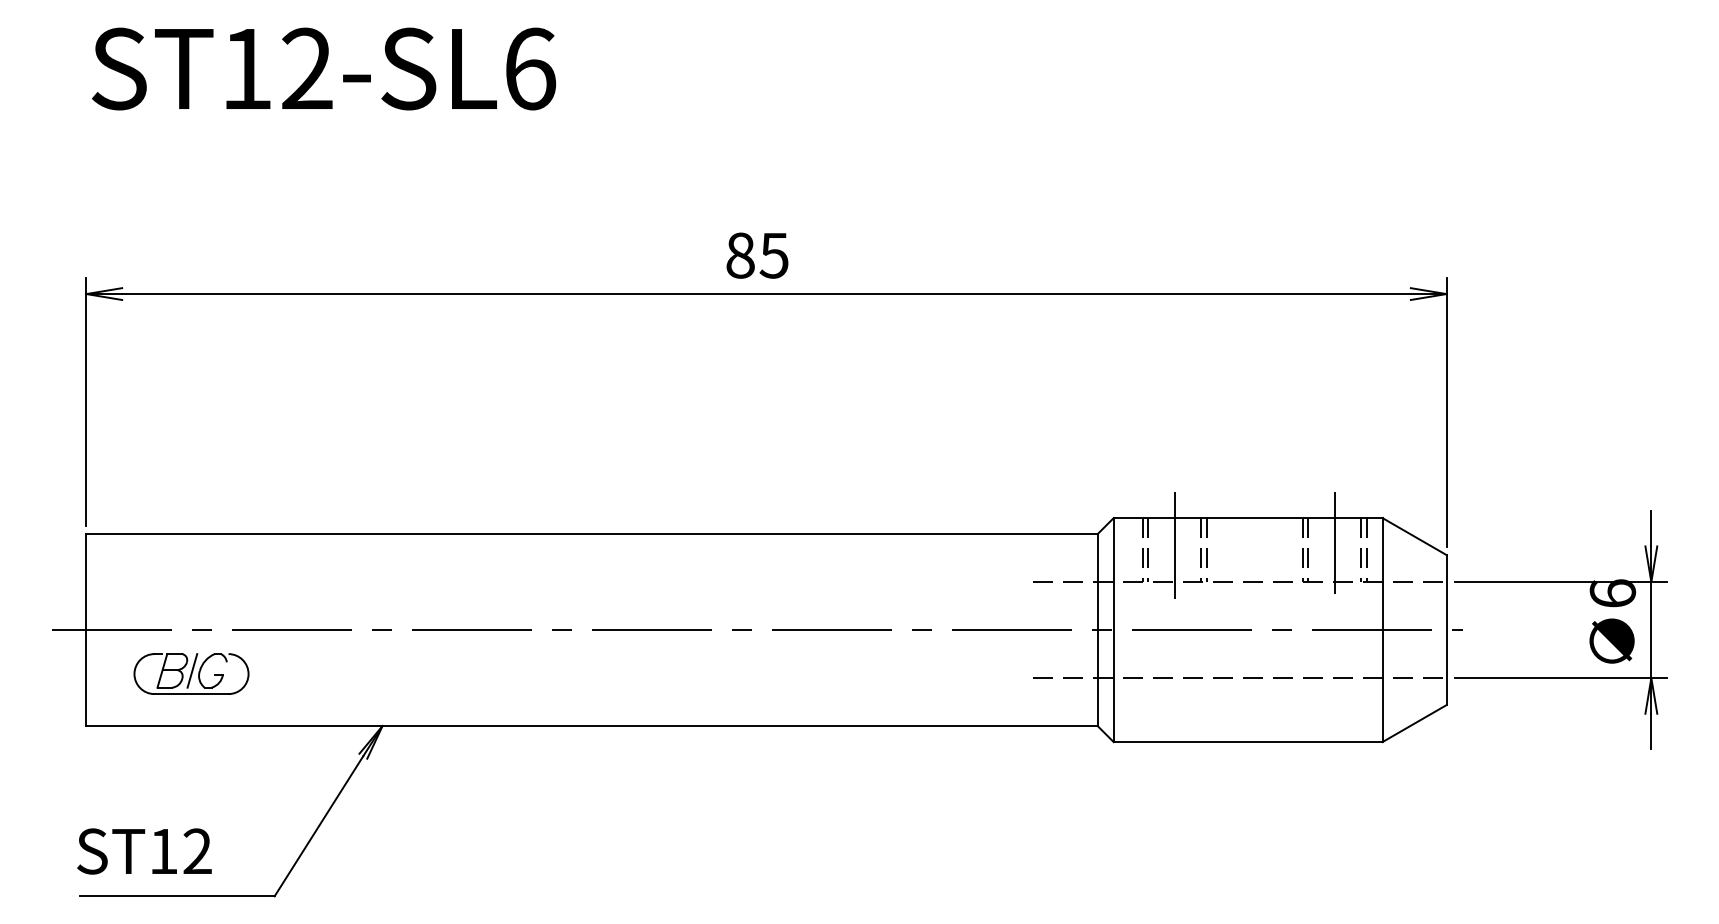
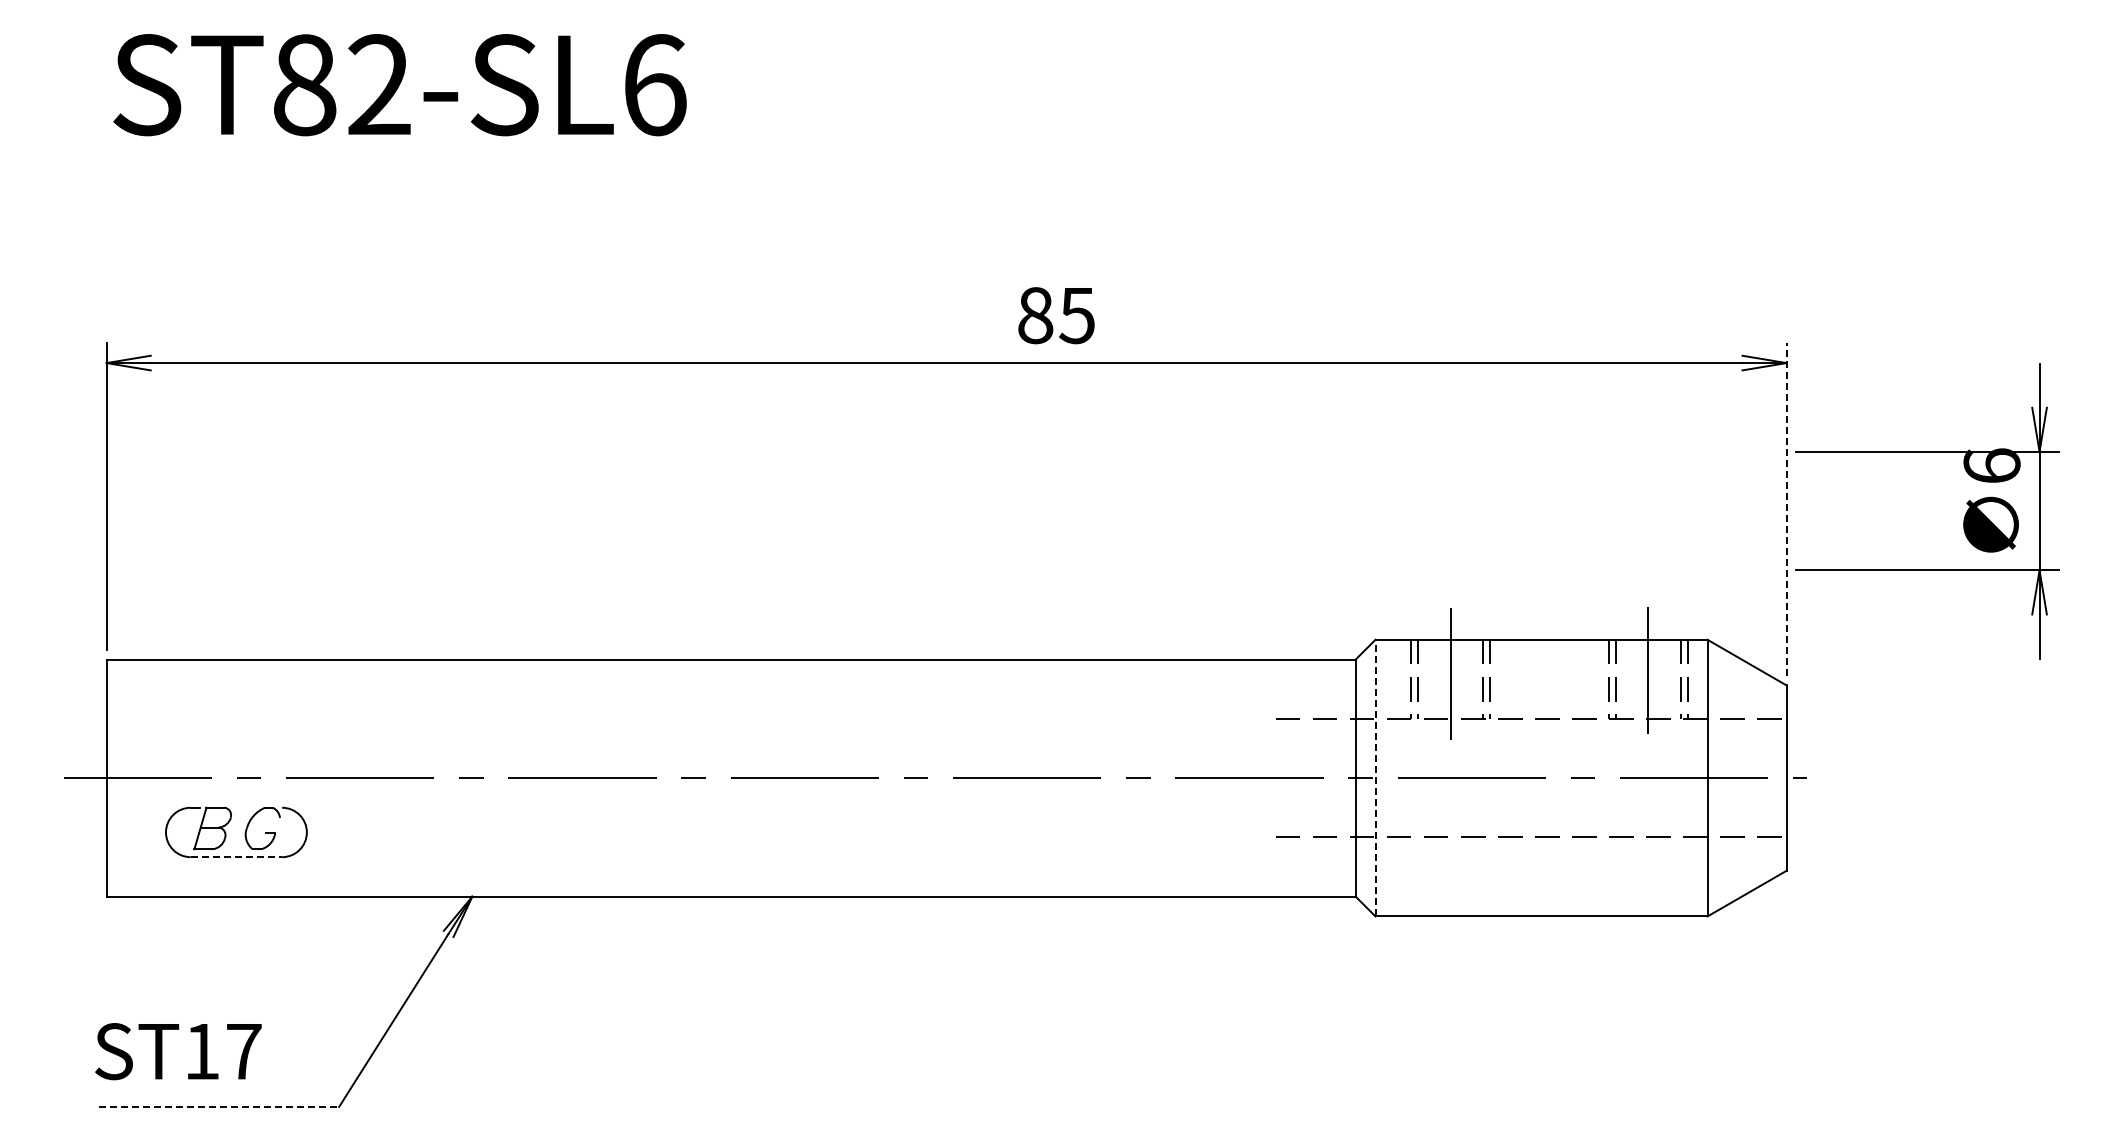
text: (247, 69) -> (305, 85), ST12-SL6 -> ST82-SL6
text: (757, 255) -> (1056, 315), moved
line: (1446, 411) -> (1786, 508), solid -> dashed
line: (1113, 629) -> (1375, 777), solid -> dashed
part: (1589, 636) -> (1963, 519), moved
line: (192, 670) -> (237, 828), removed
line: (191, 694) -> (236, 857), solid -> dashed
text: (197, 851) -> (243, 1051), ST12 -> ST17
line: (177, 895) -> (219, 1106), solid -> dashed

